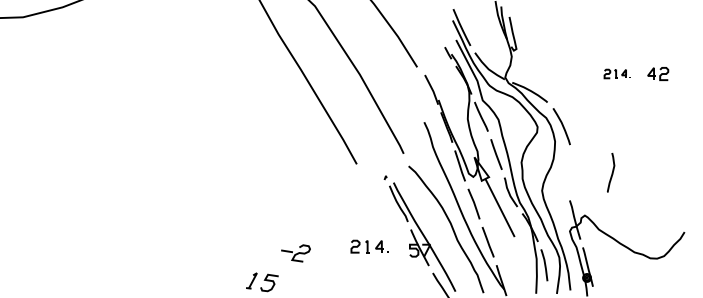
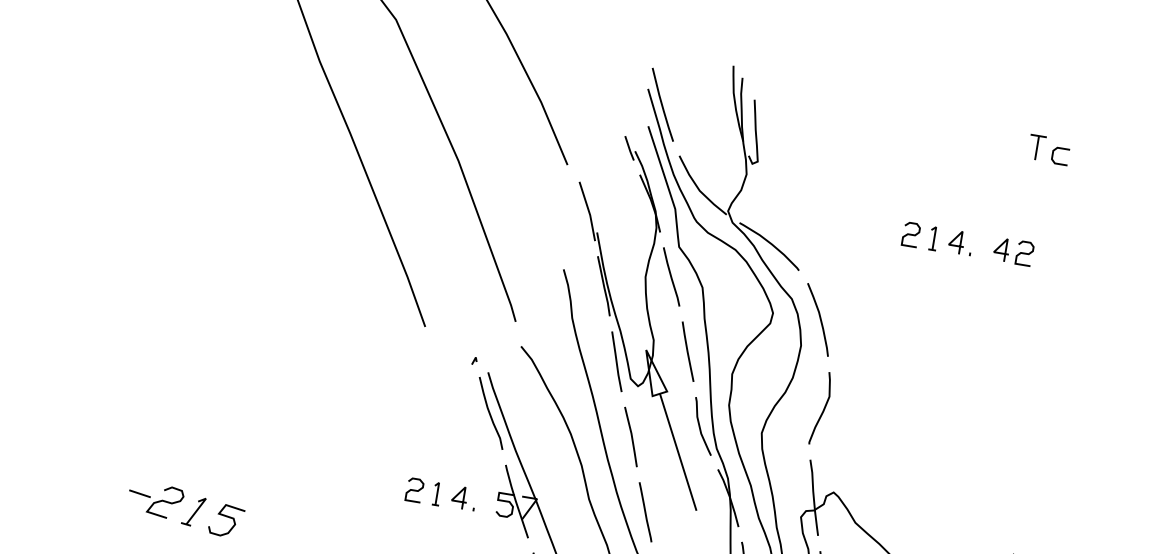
part: (667, 17) -> (1048, 149), added
part: (617, 73) -> (938, 238), size x1.43
curve: (611, 172) -> (822, 408), moved
part: (369, 246) -> (440, 494), moved
part: (295, 253) -> (155, 500), moved

